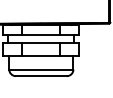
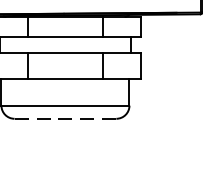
line: (40, 76) -> (63, 119), solid -> dashed

